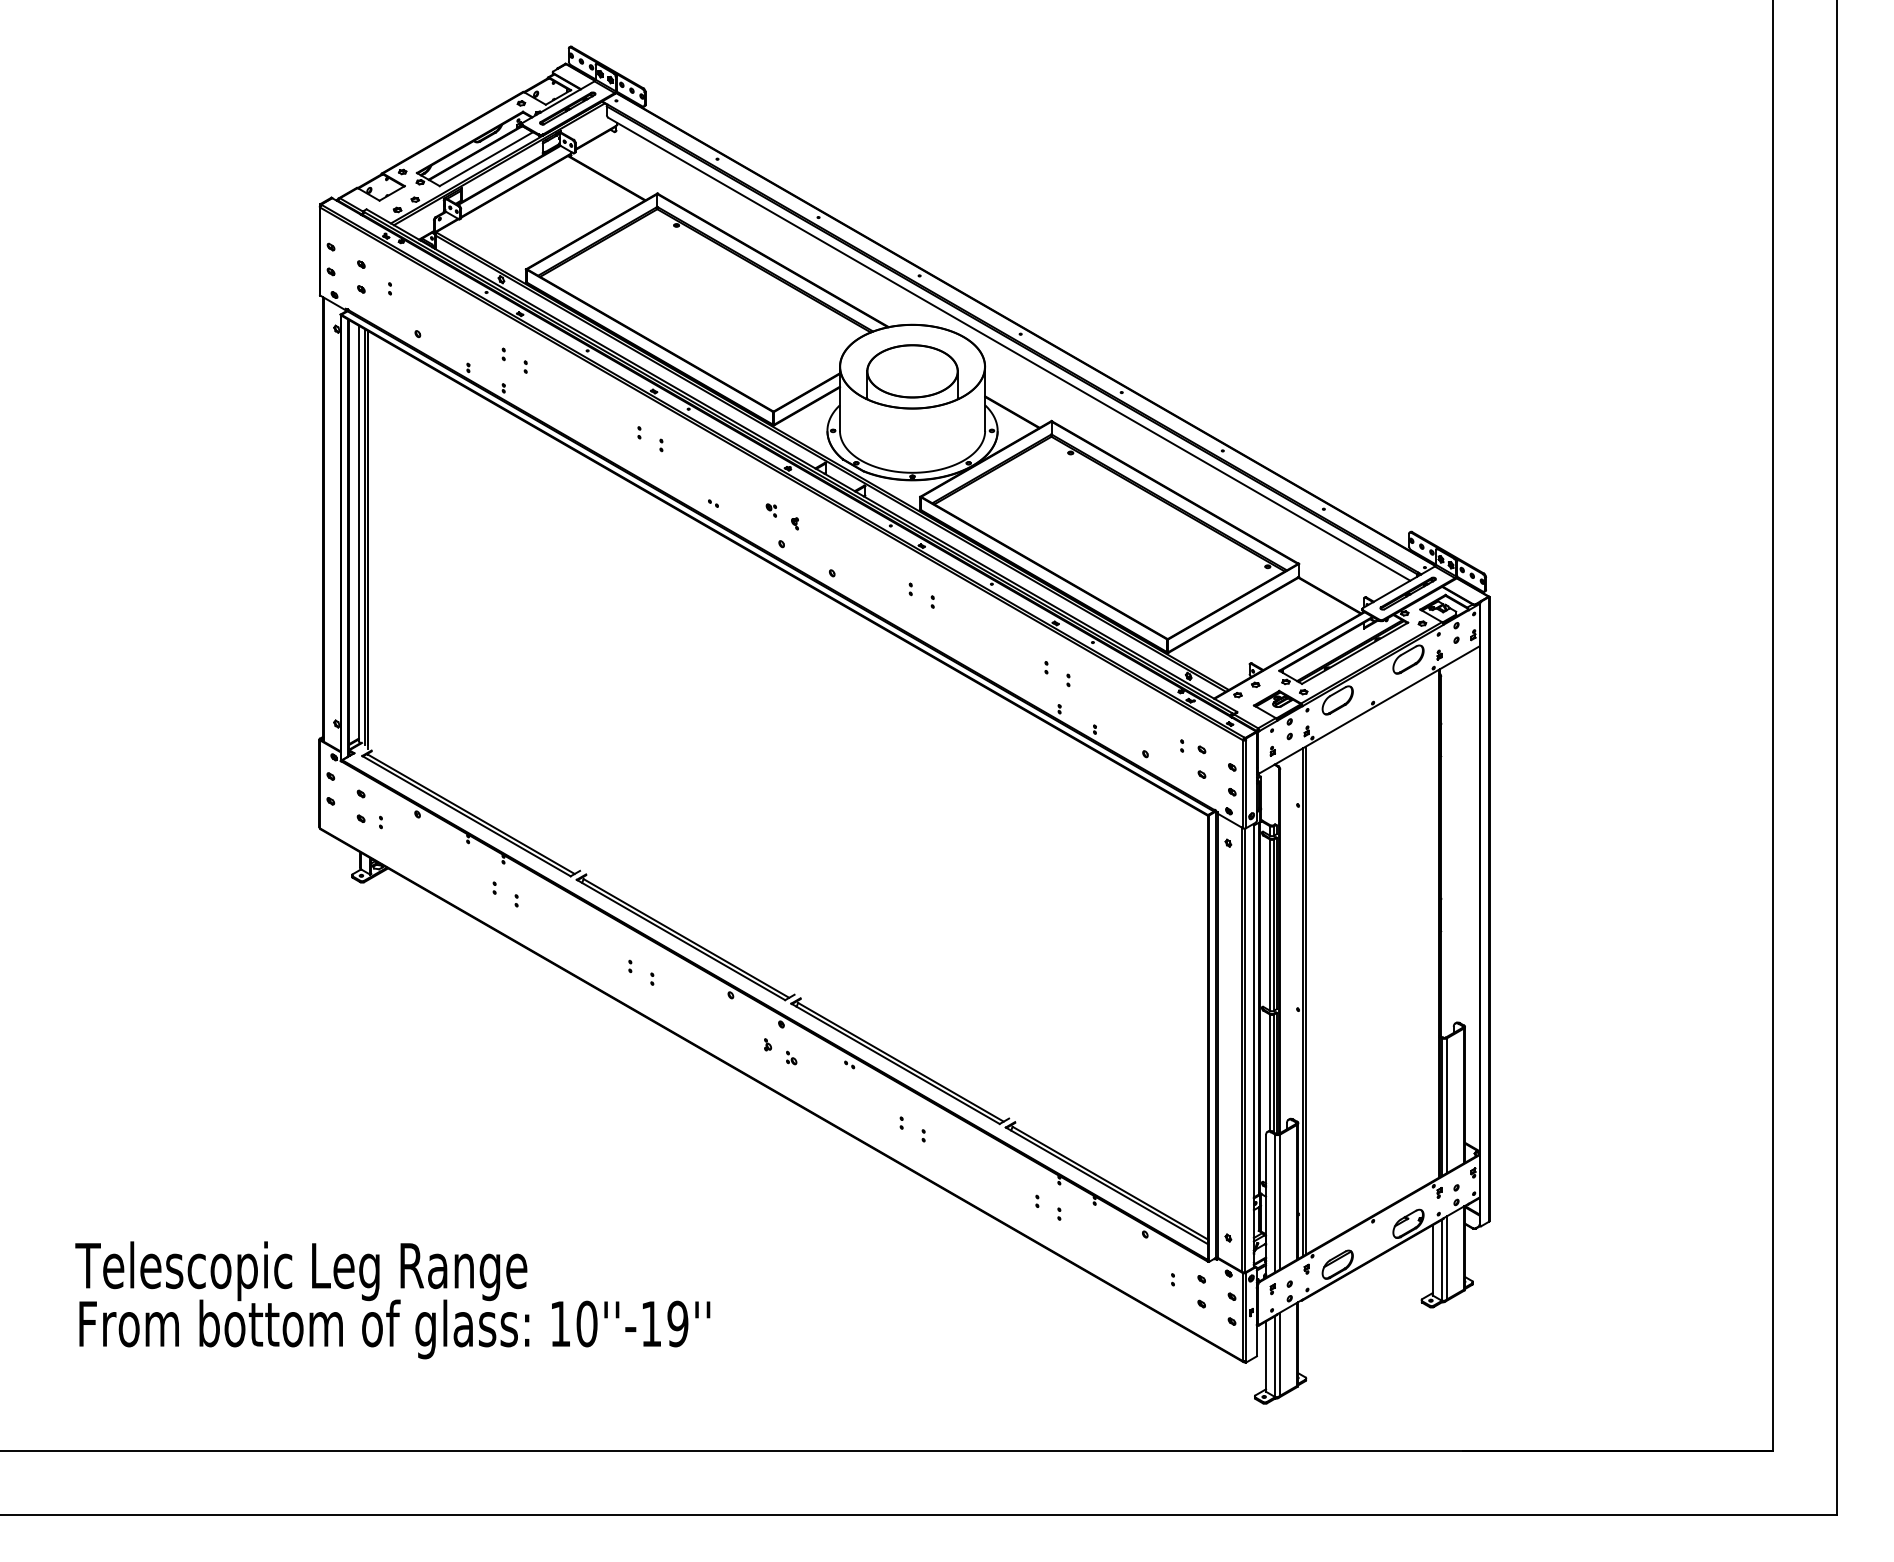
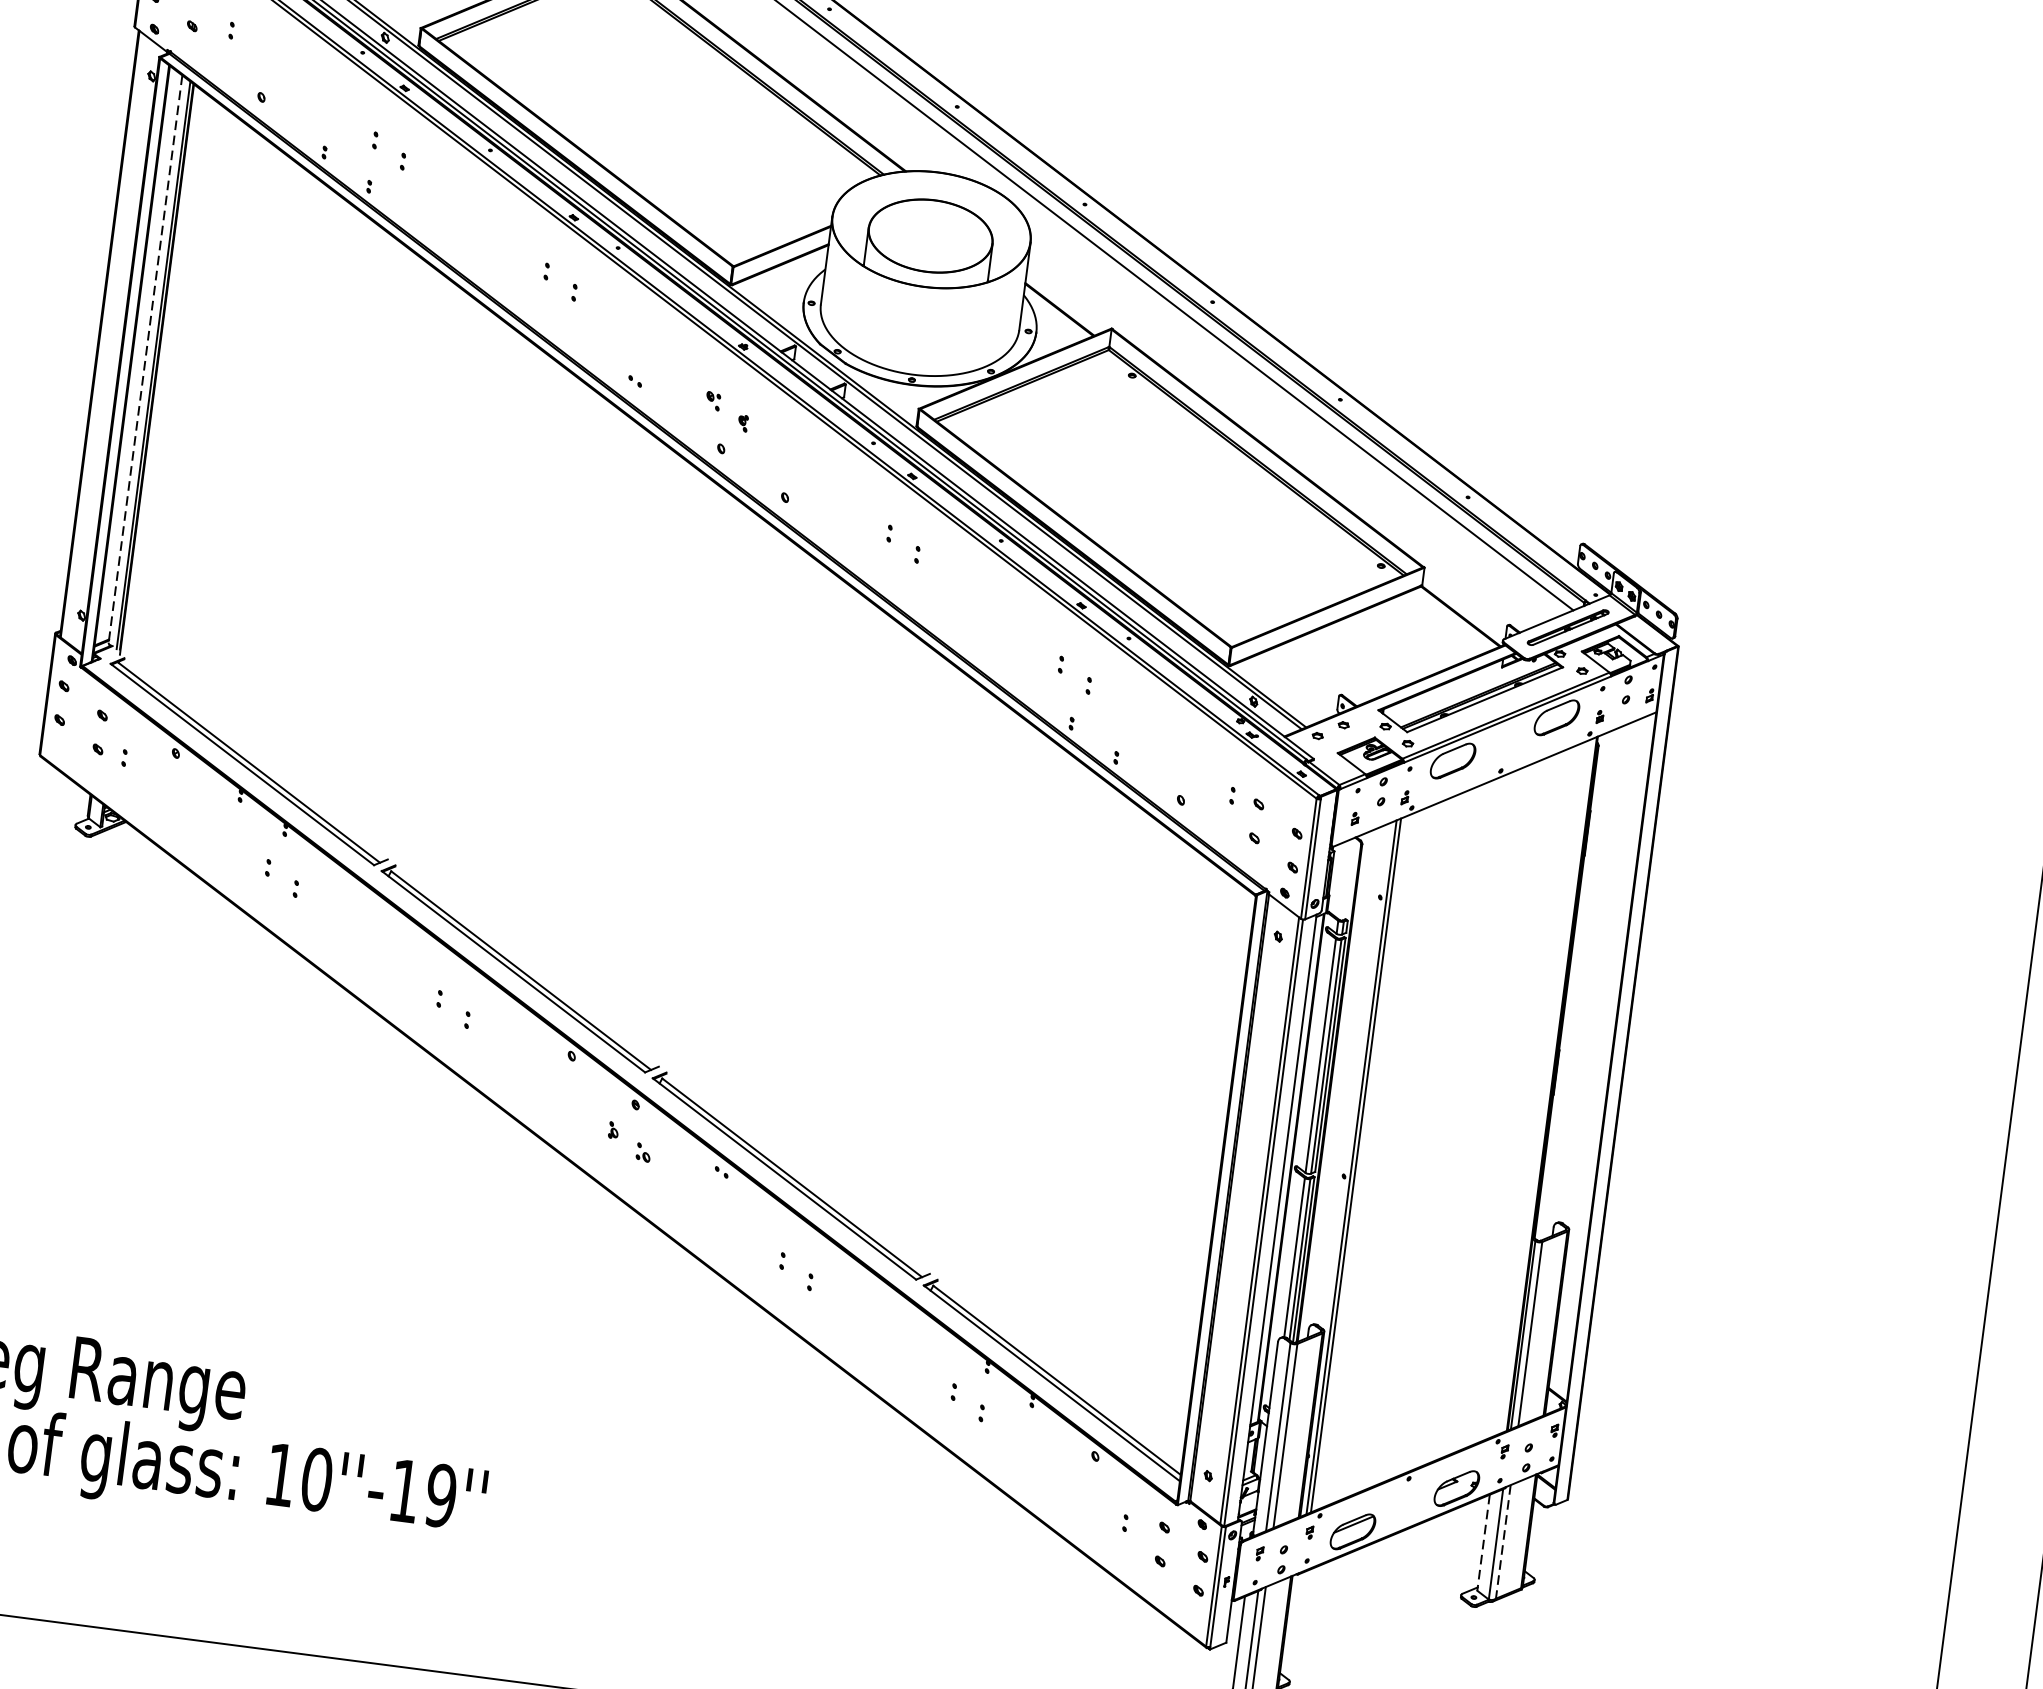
line: (358, 533) -> (145, 359), solid -> dashed
line: (1446, 1257) -> (1502, 1541), solid -> dashed
line: (1432, 1260) -> (1483, 1542), solid -> dashed

